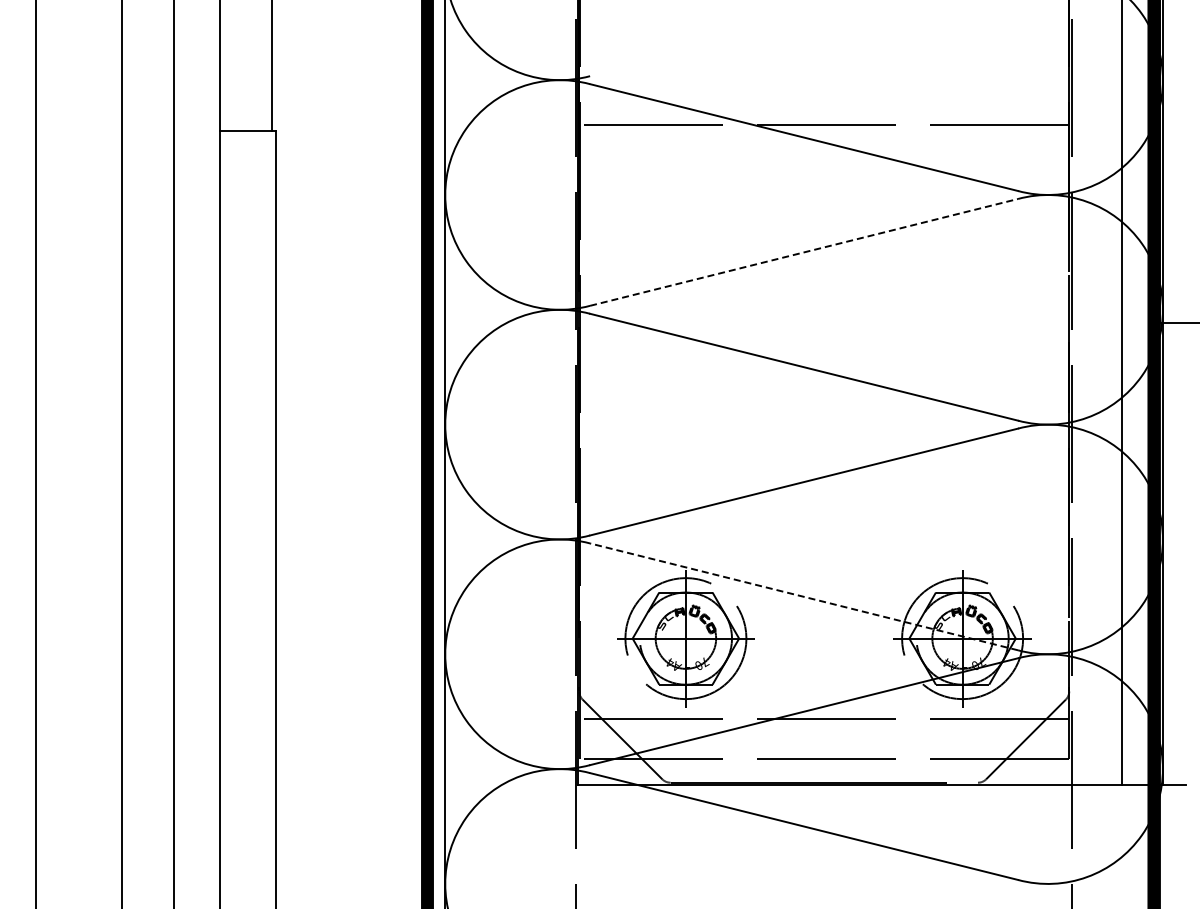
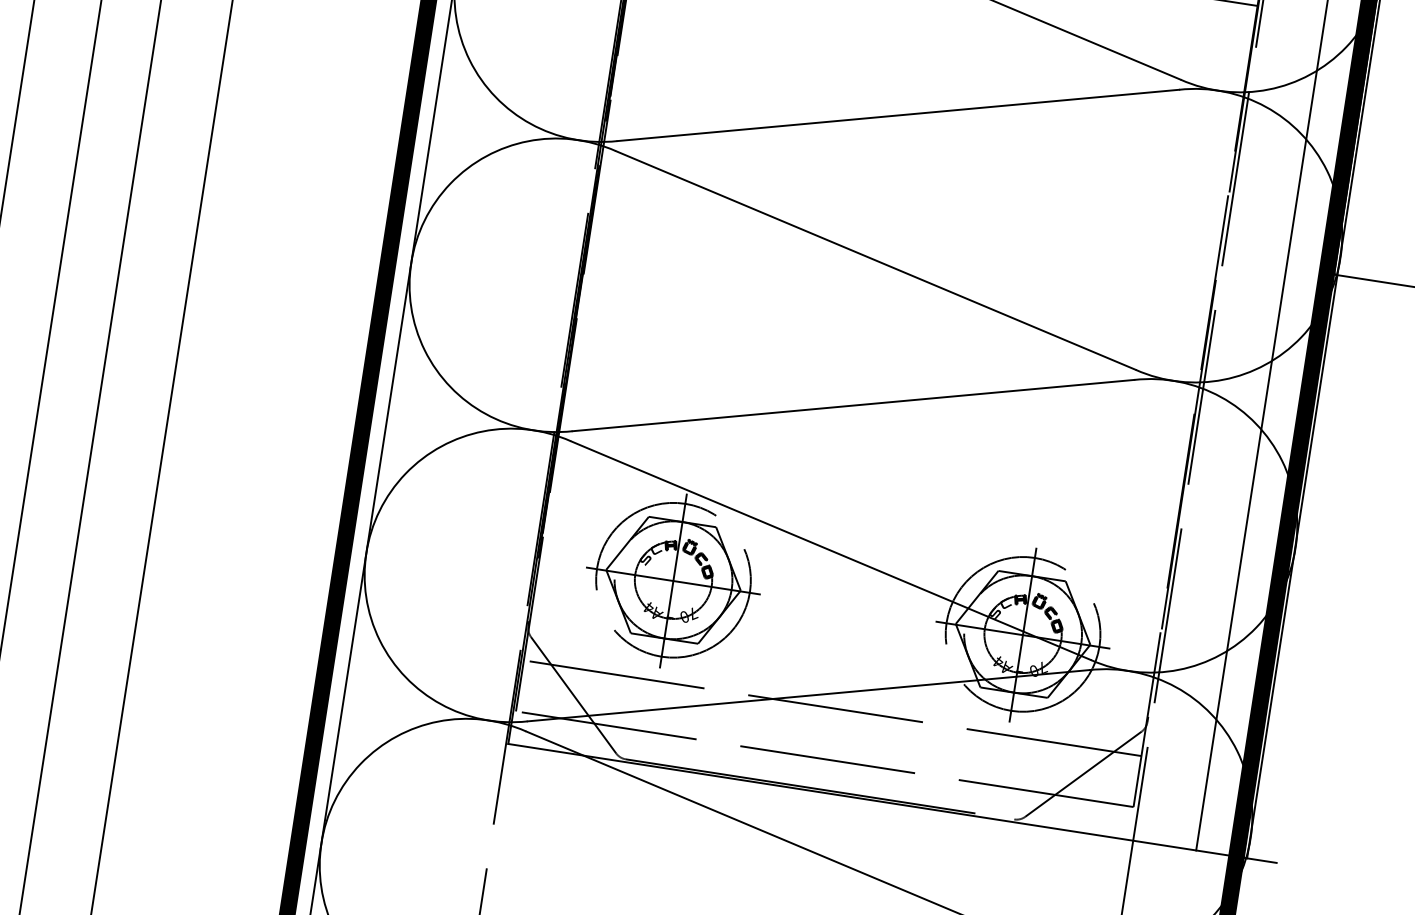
line: (804, 252) -> (898, 115), dashed -> solid
line: (804, 596) -> (831, 550), dashed -> solid

